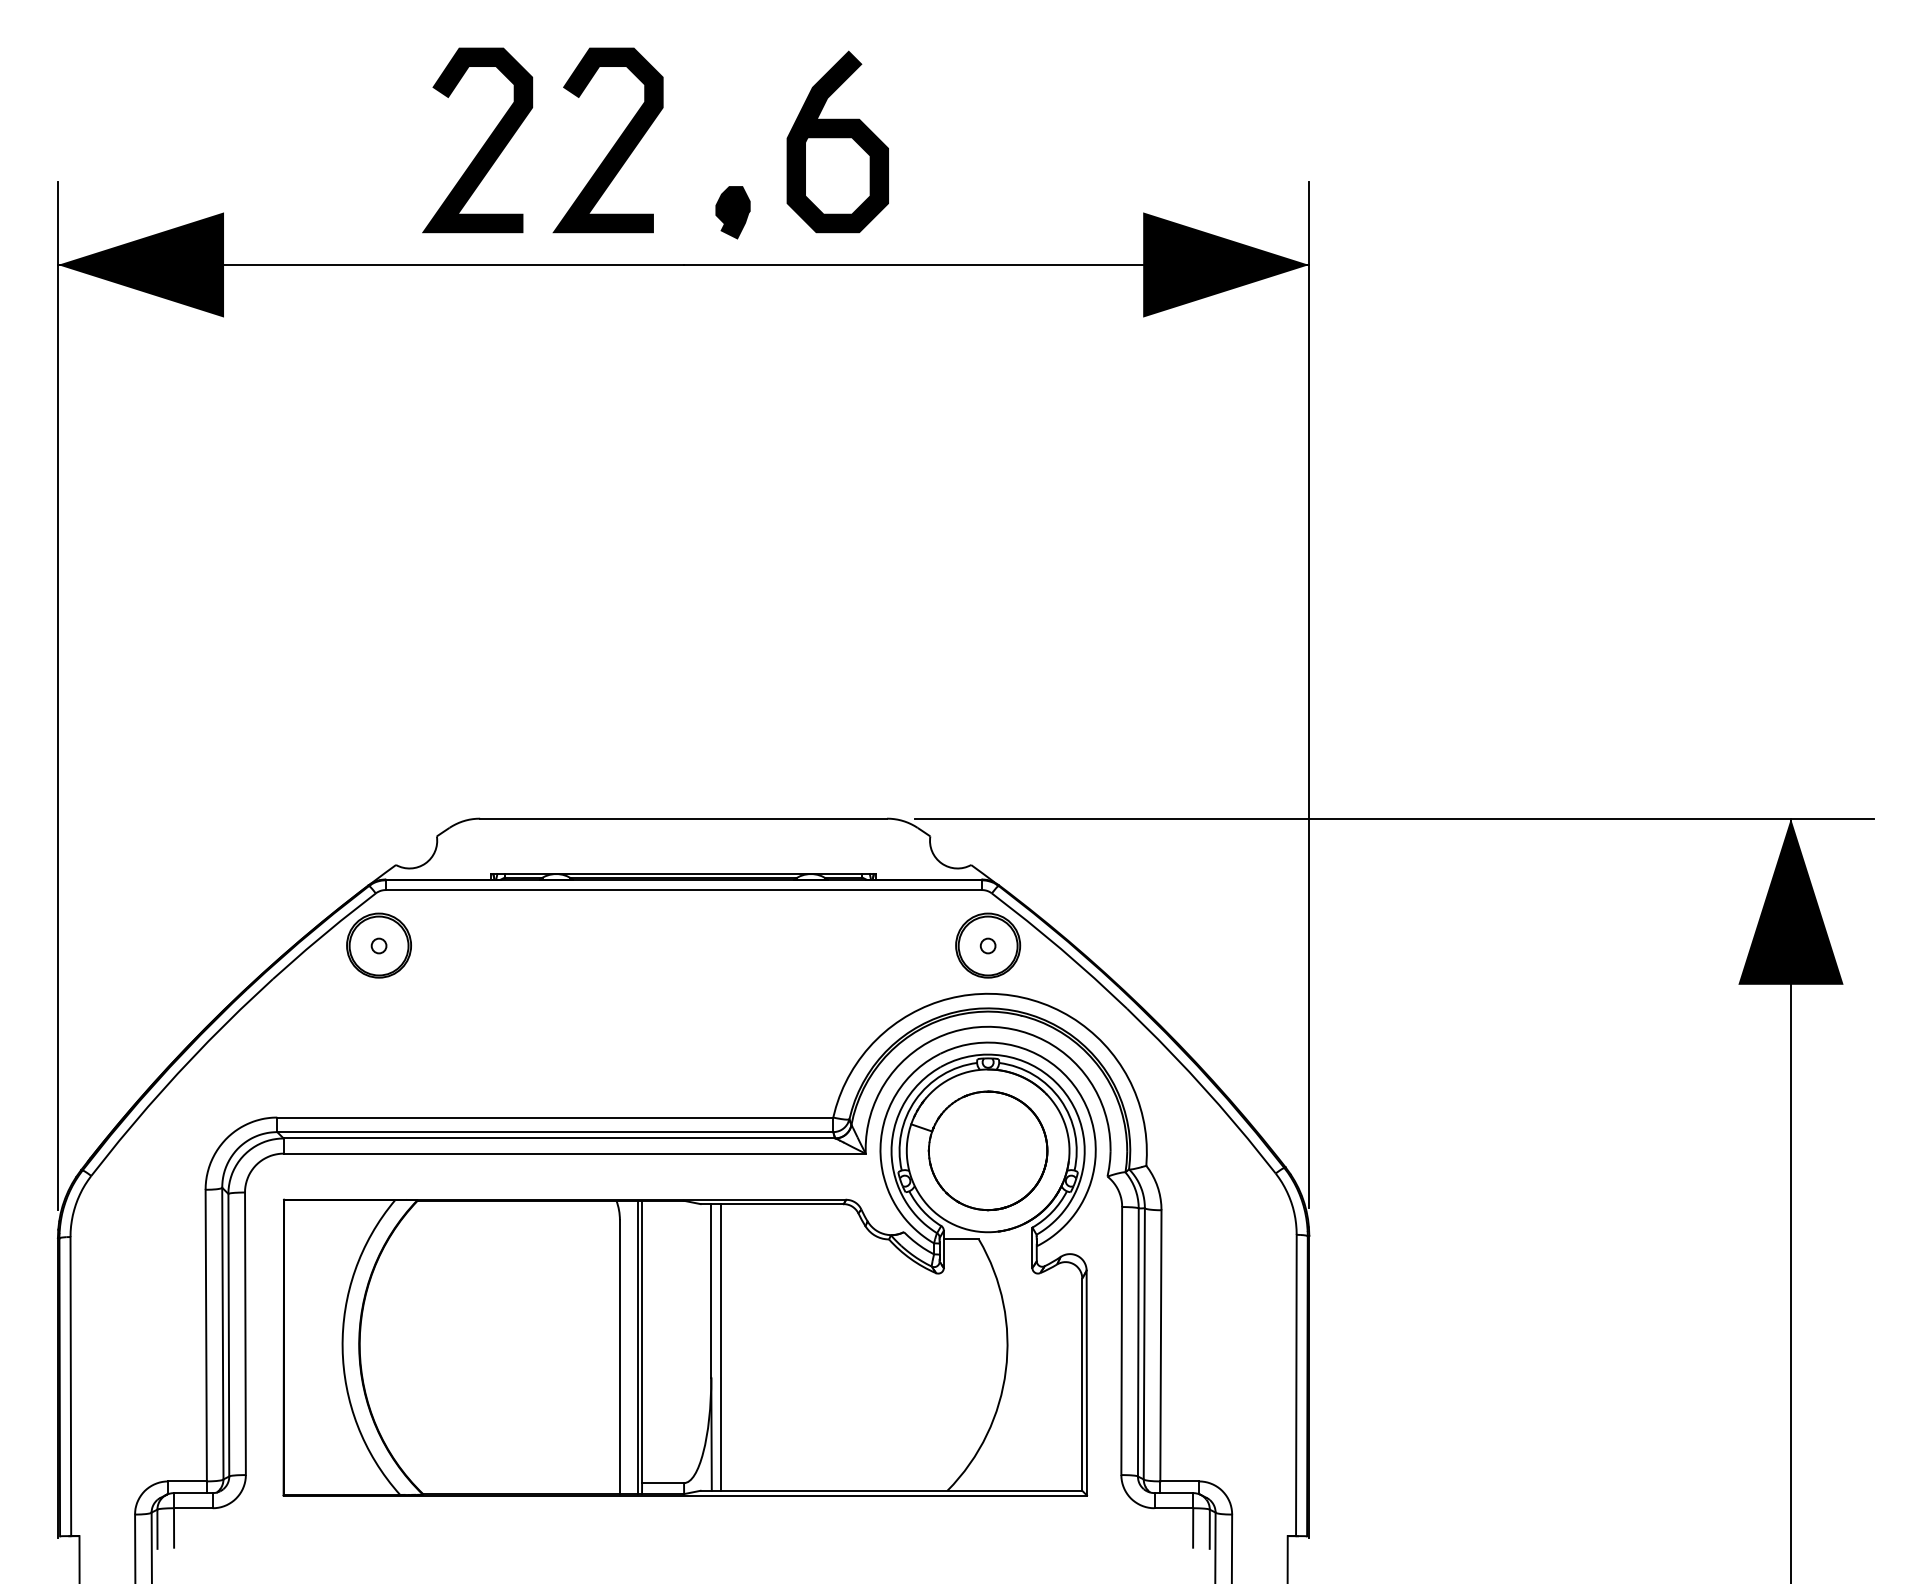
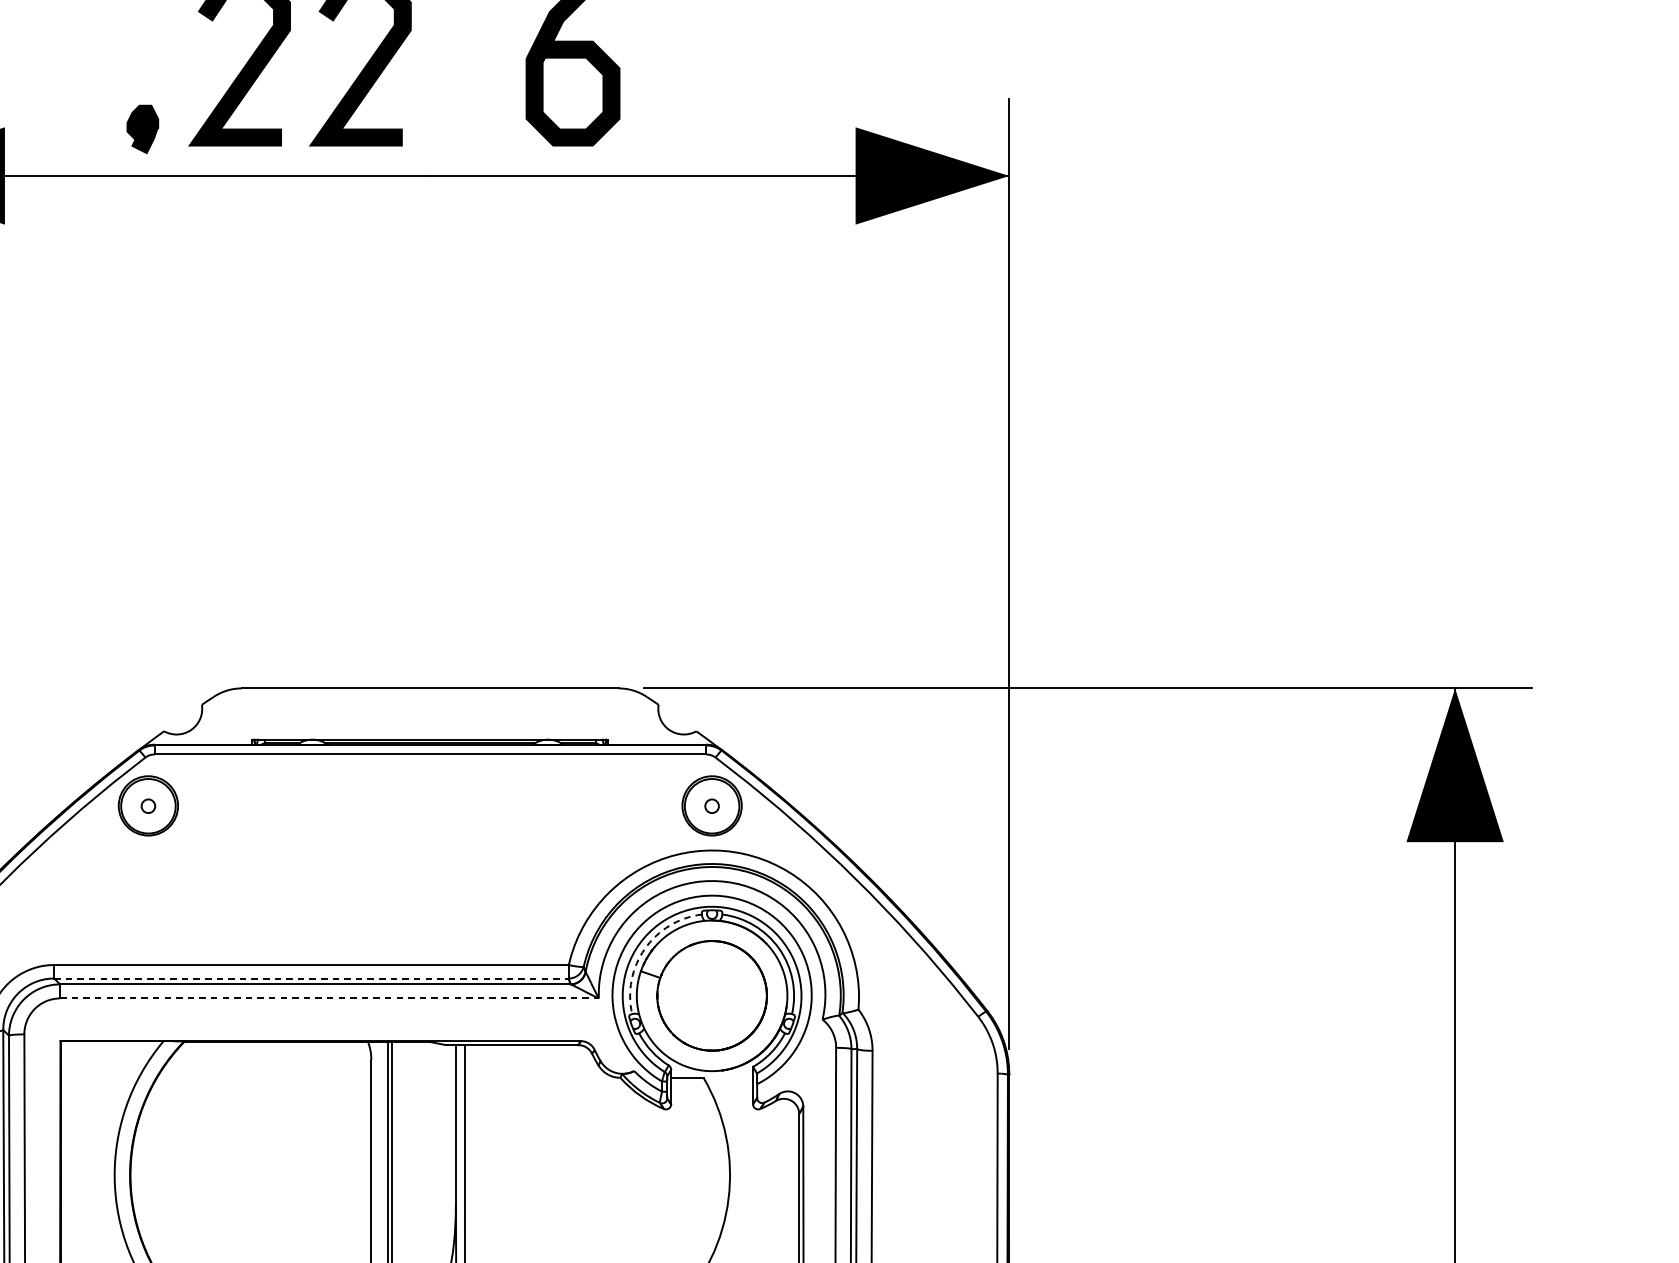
part: (732, 212) -> (142, 129), moved
arc: (915, 1100) -> (644, 949), solid -> dashed
line: (555, 1132) -> (311, 978), solid -> dashed
line: (575, 1153) -> (330, 998), solid -> dashed

